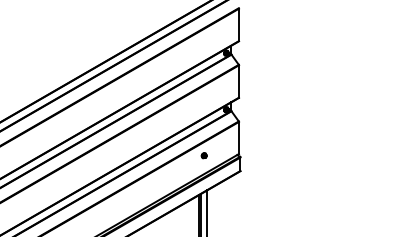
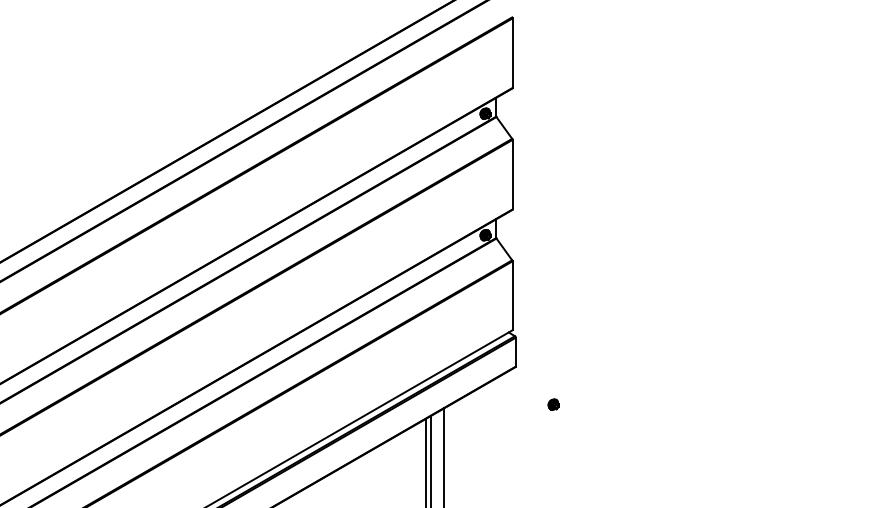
part: (203, 155) -> (552, 404), moved

